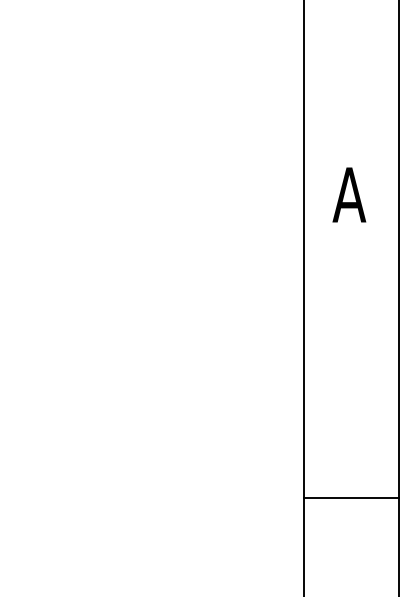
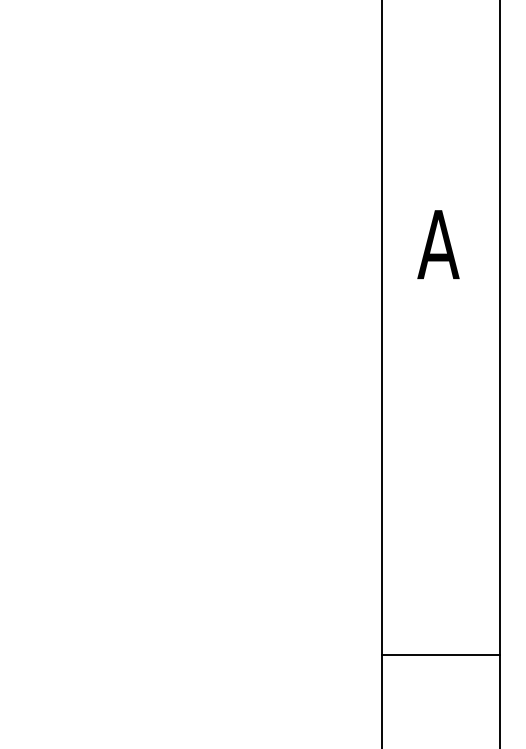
line: (351, 498) -> (441, 655), moved

